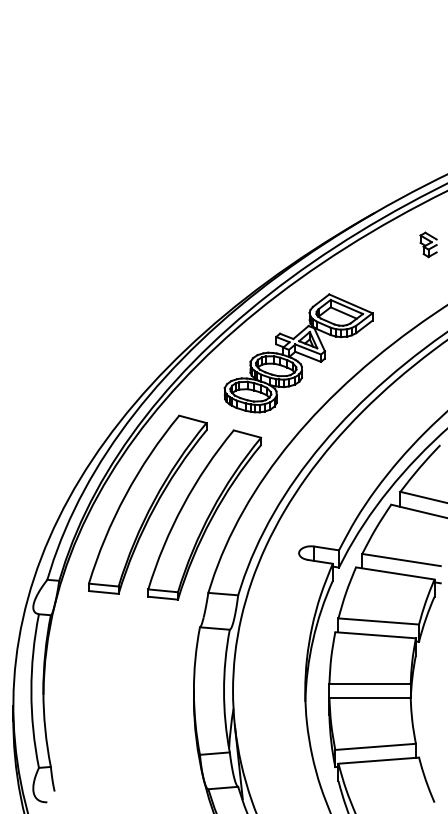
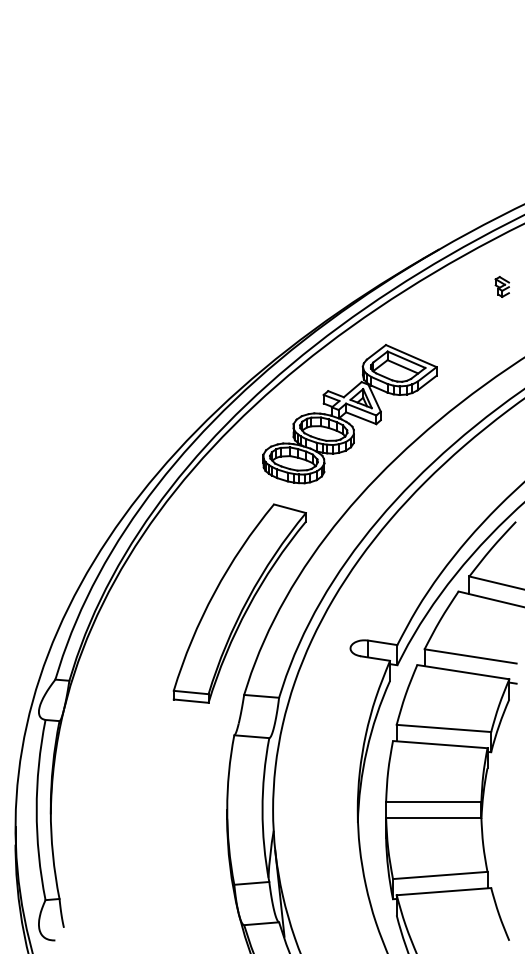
part: (428, 244) -> (502, 286), size x0.7
part: (147, 504) -> (172, 591), removed

